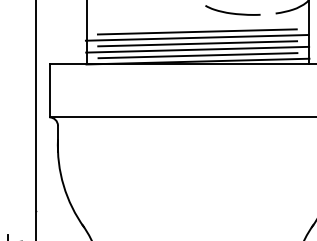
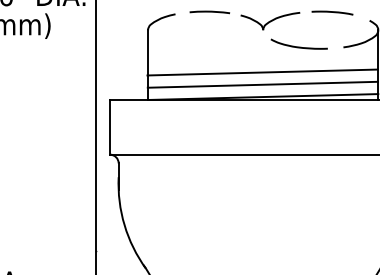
line: (197, 32) -> (262, 66), removed
line: (197, 43) -> (262, 78), removed
line: (197, 55) -> (262, 90), removed

